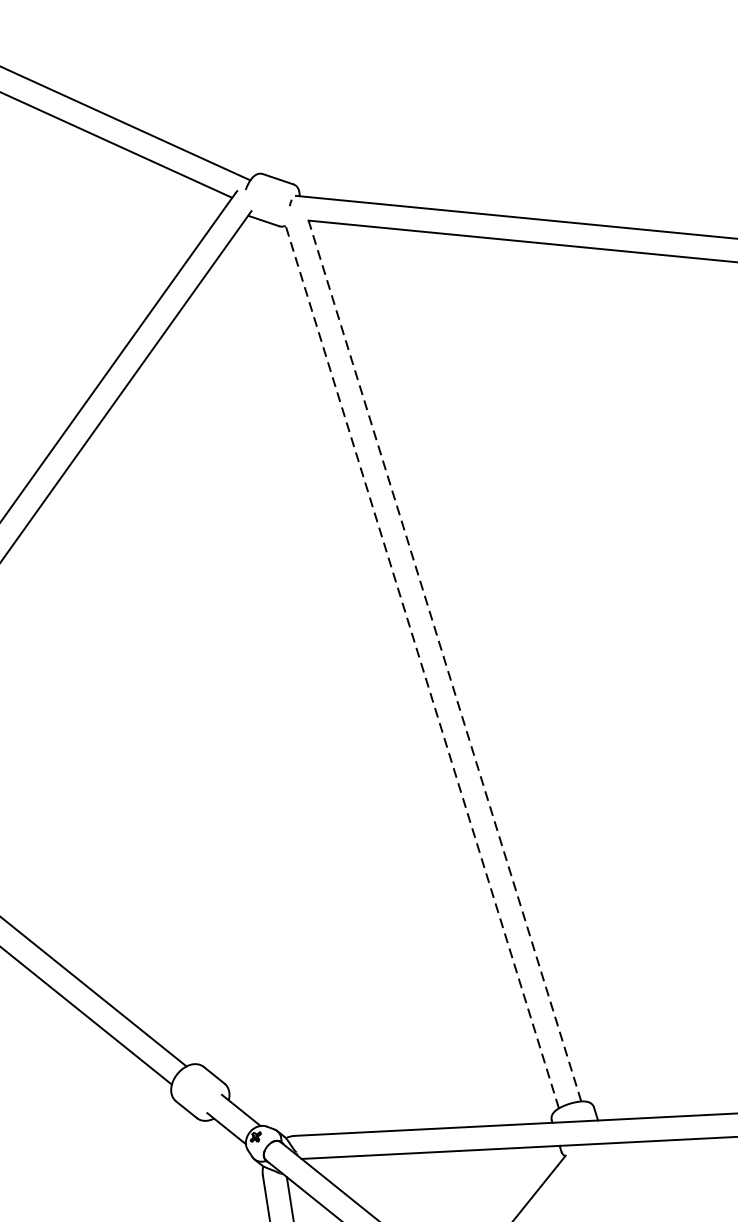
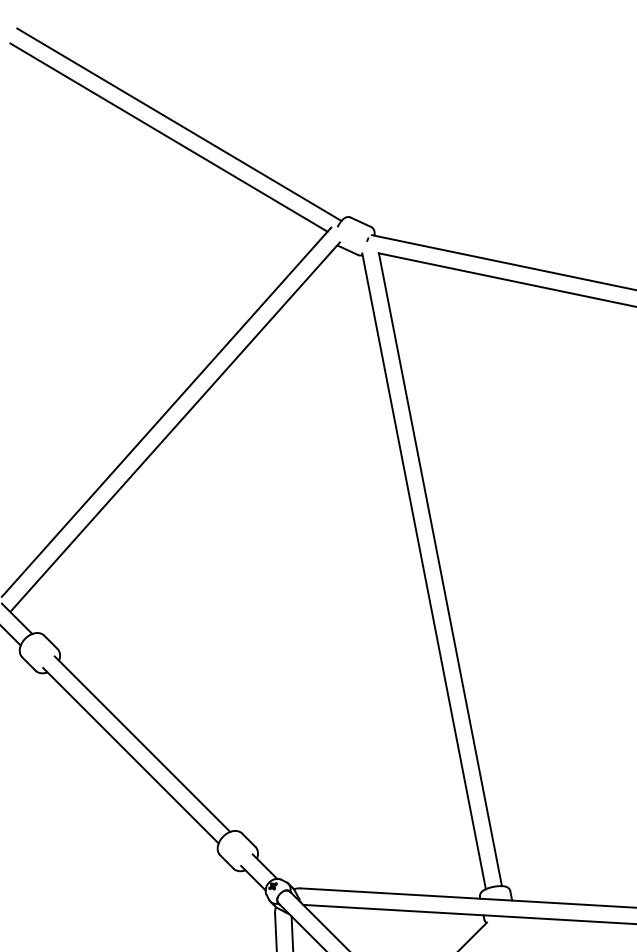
line: (445, 660) -> (440, 569), dashed -> solid
line: (422, 666) -> (424, 571), dashed -> solid

